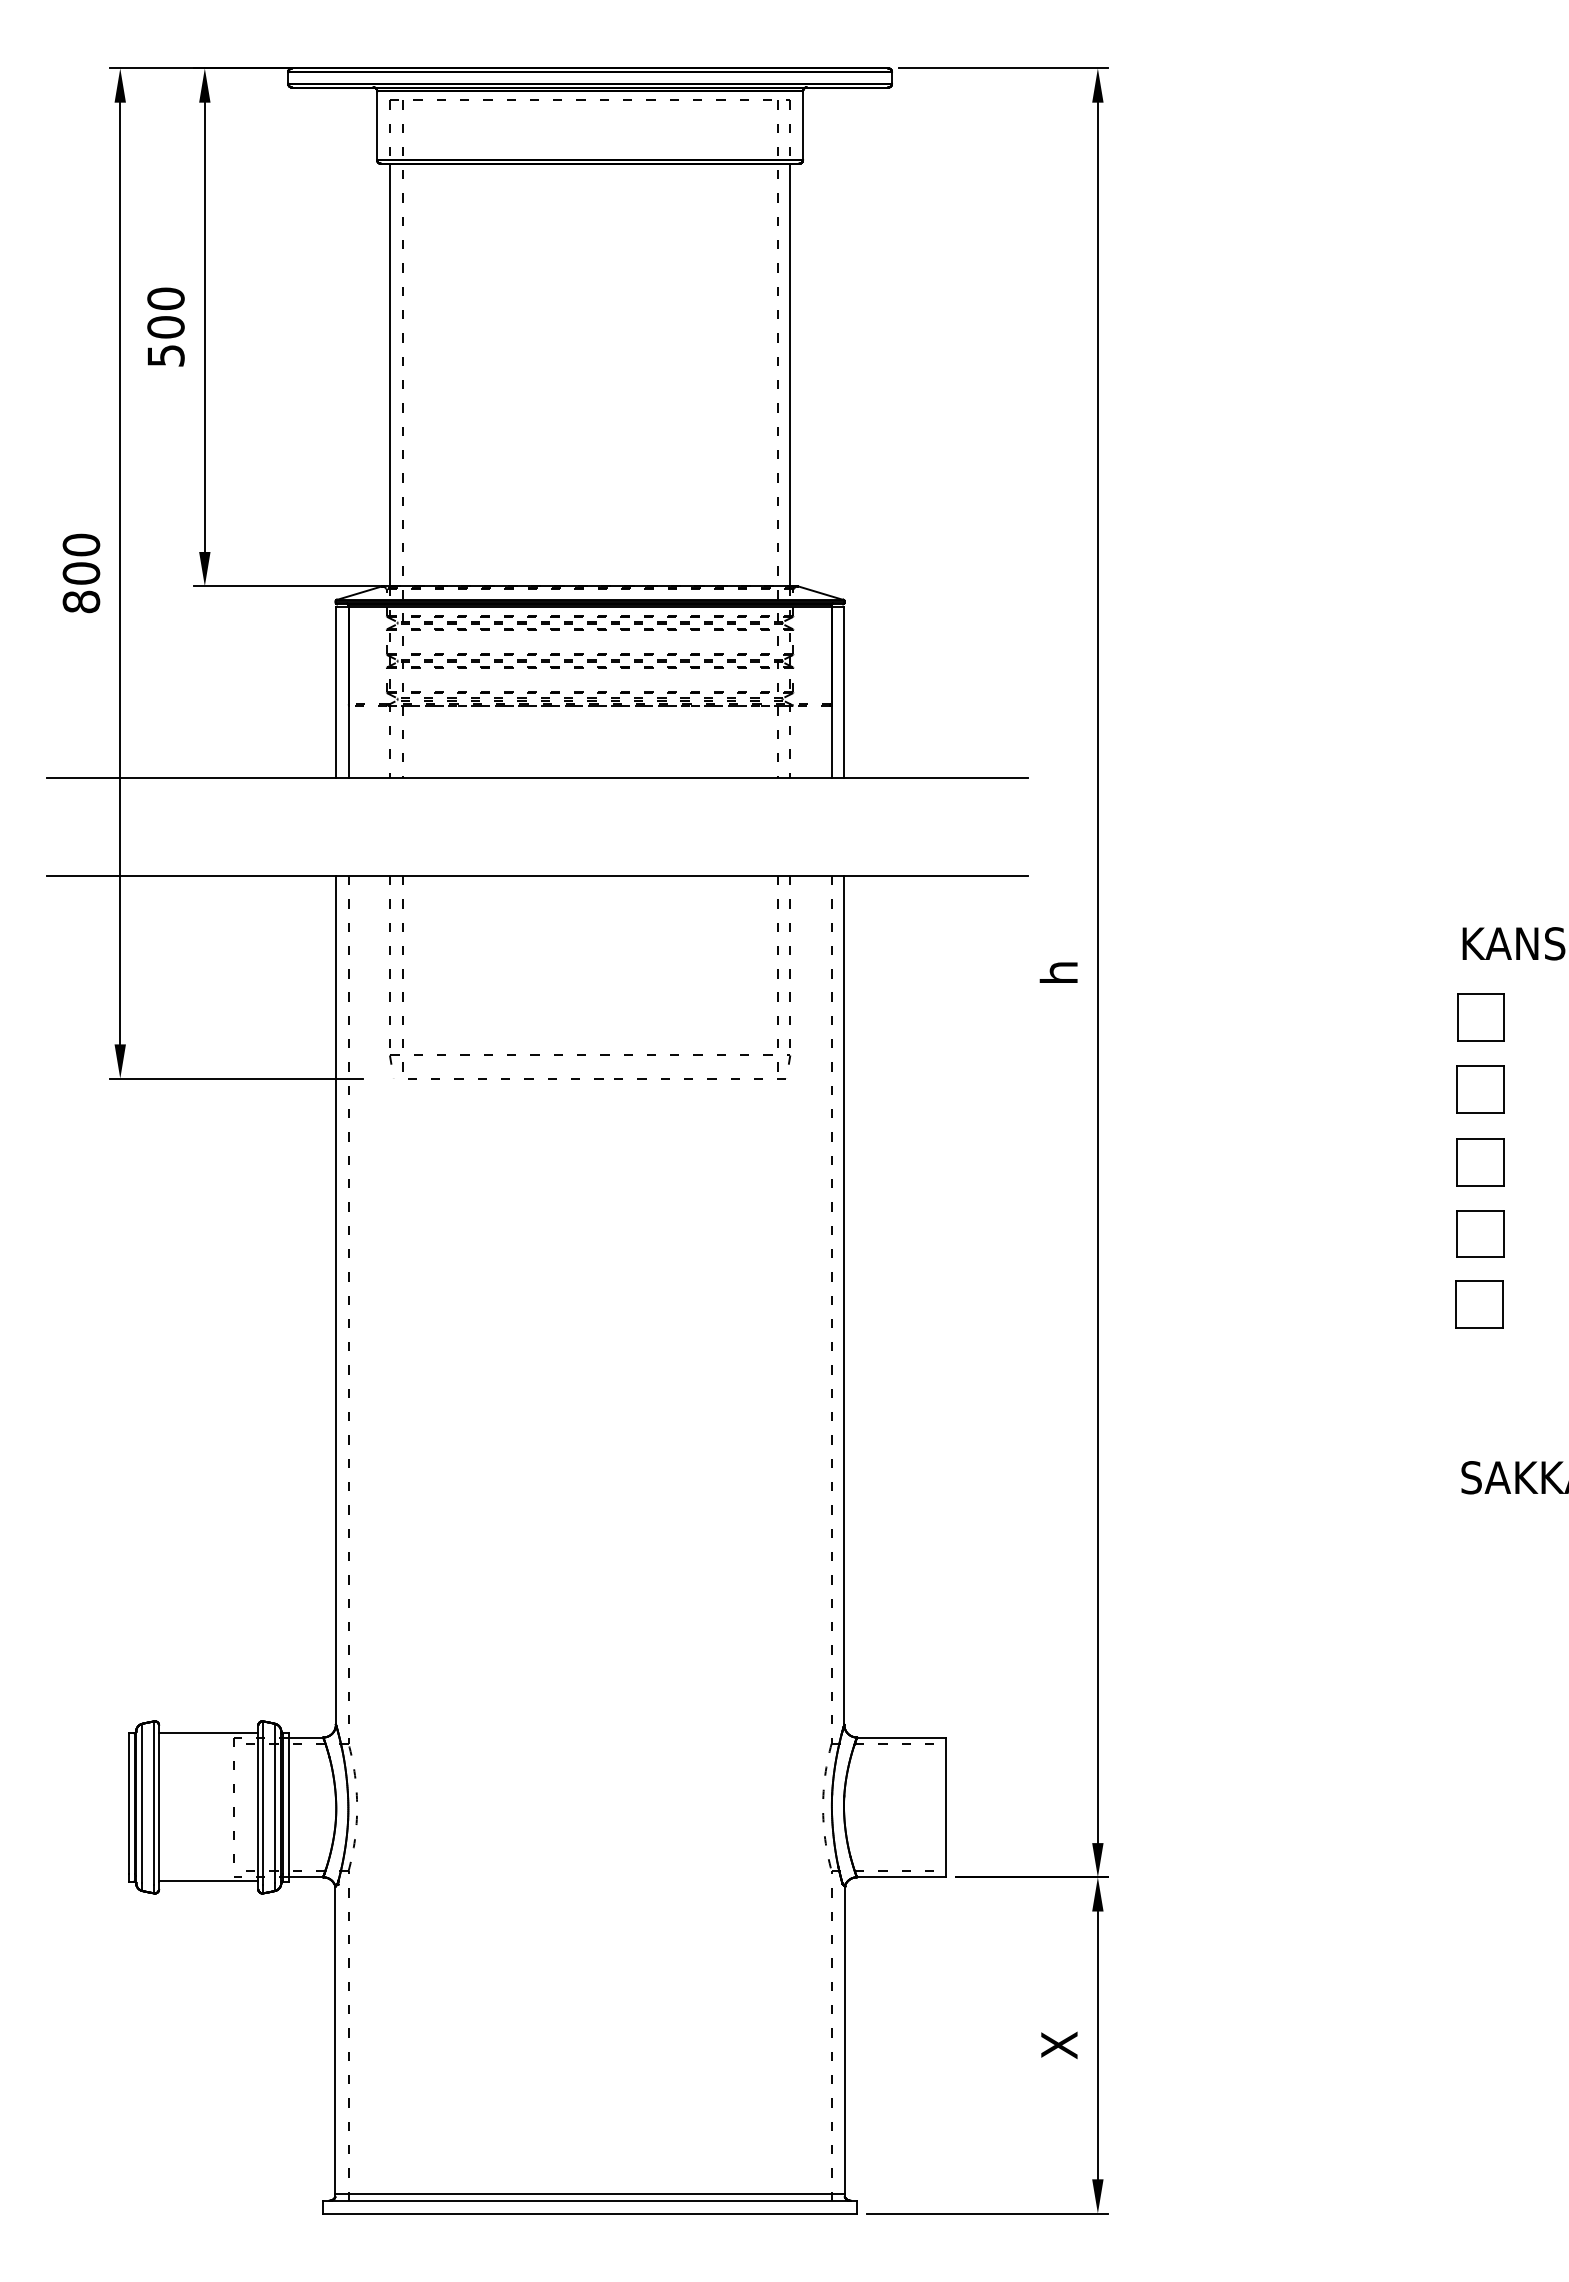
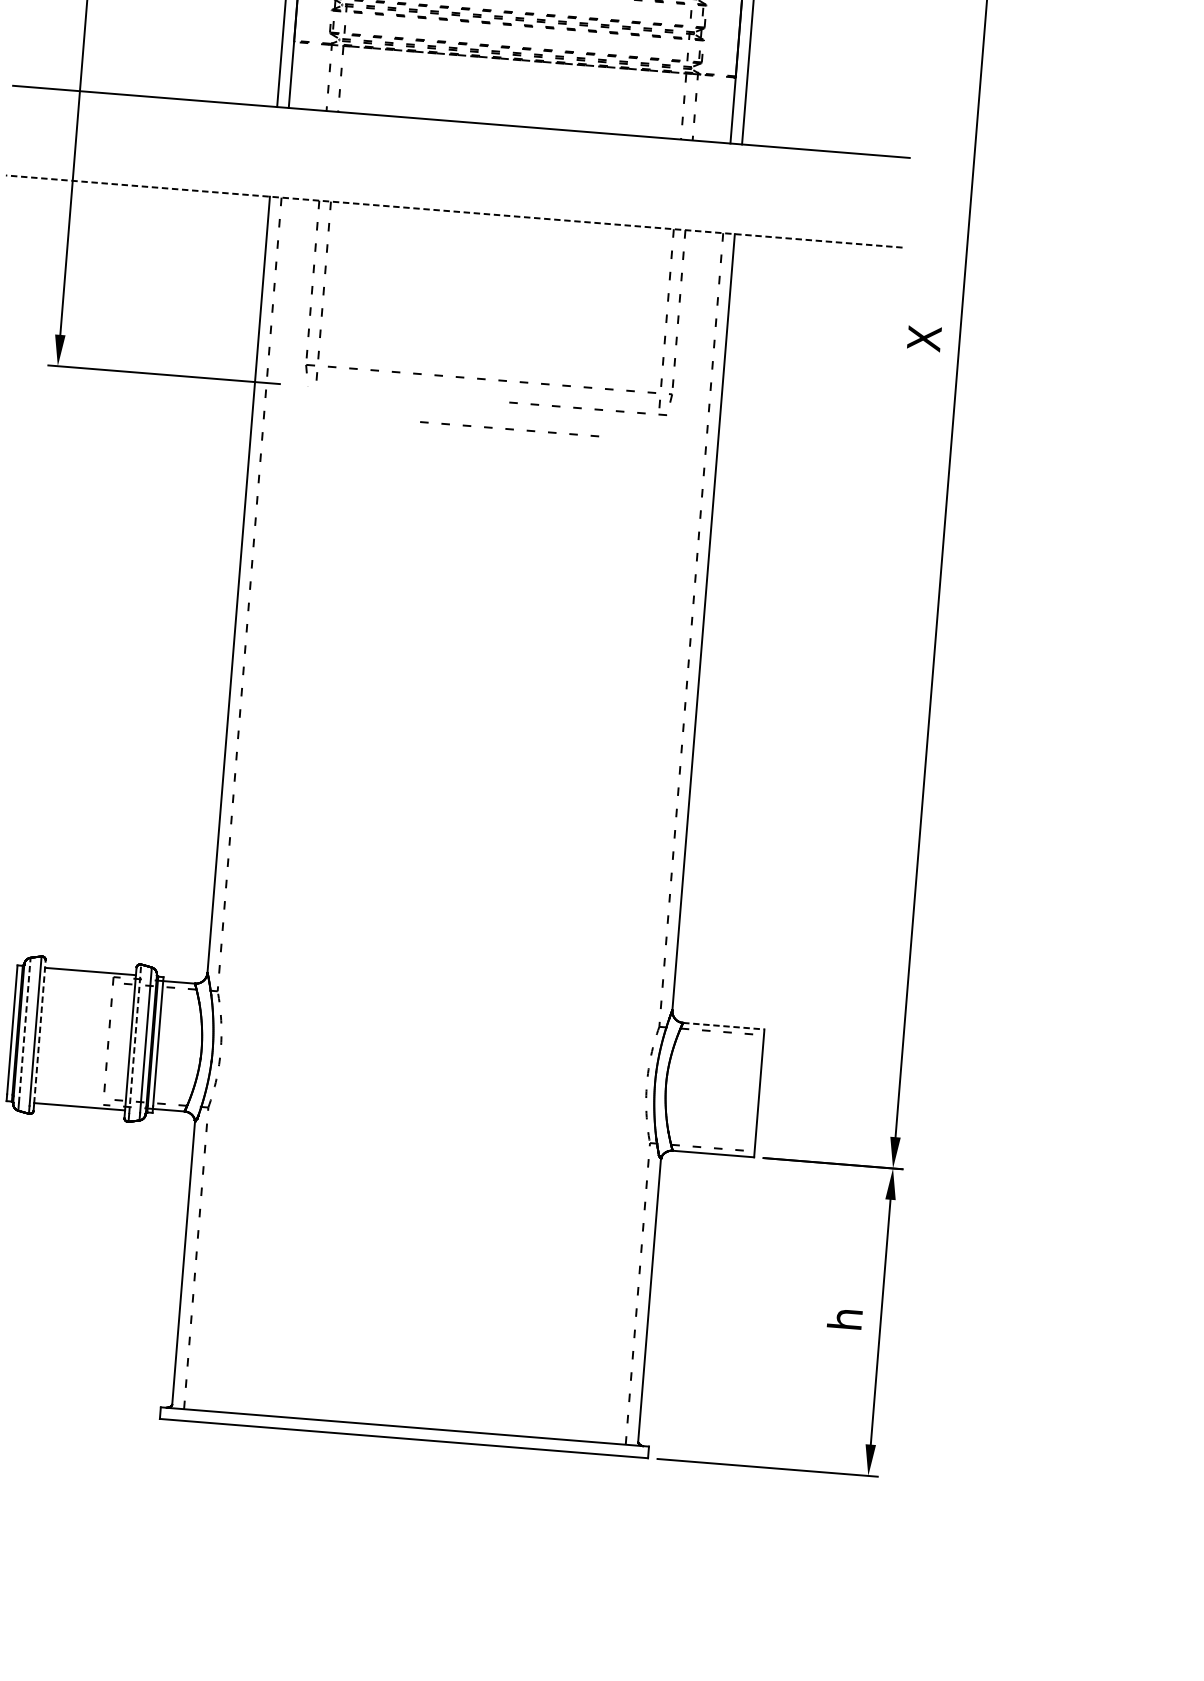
line: (536, 875) -> (453, 211), solid -> dashed
text: (1058, 972) -> (923, 338), h -> X
line: (505, 1078) -> (509, 429), moved
line: (902, 1737) -> (724, 1026), solid -> dashed
line: (142, 1802) -> (24, 1029), solid -> dashed
line: (159, 1802) -> (40, 1031), solid -> dashed
line: (263, 1803) -> (135, 1039), solid -> dashed
text: (1058, 2045) -> (844, 1319), X -> h
line: (589, 2194) -> (404, 1421), removed

